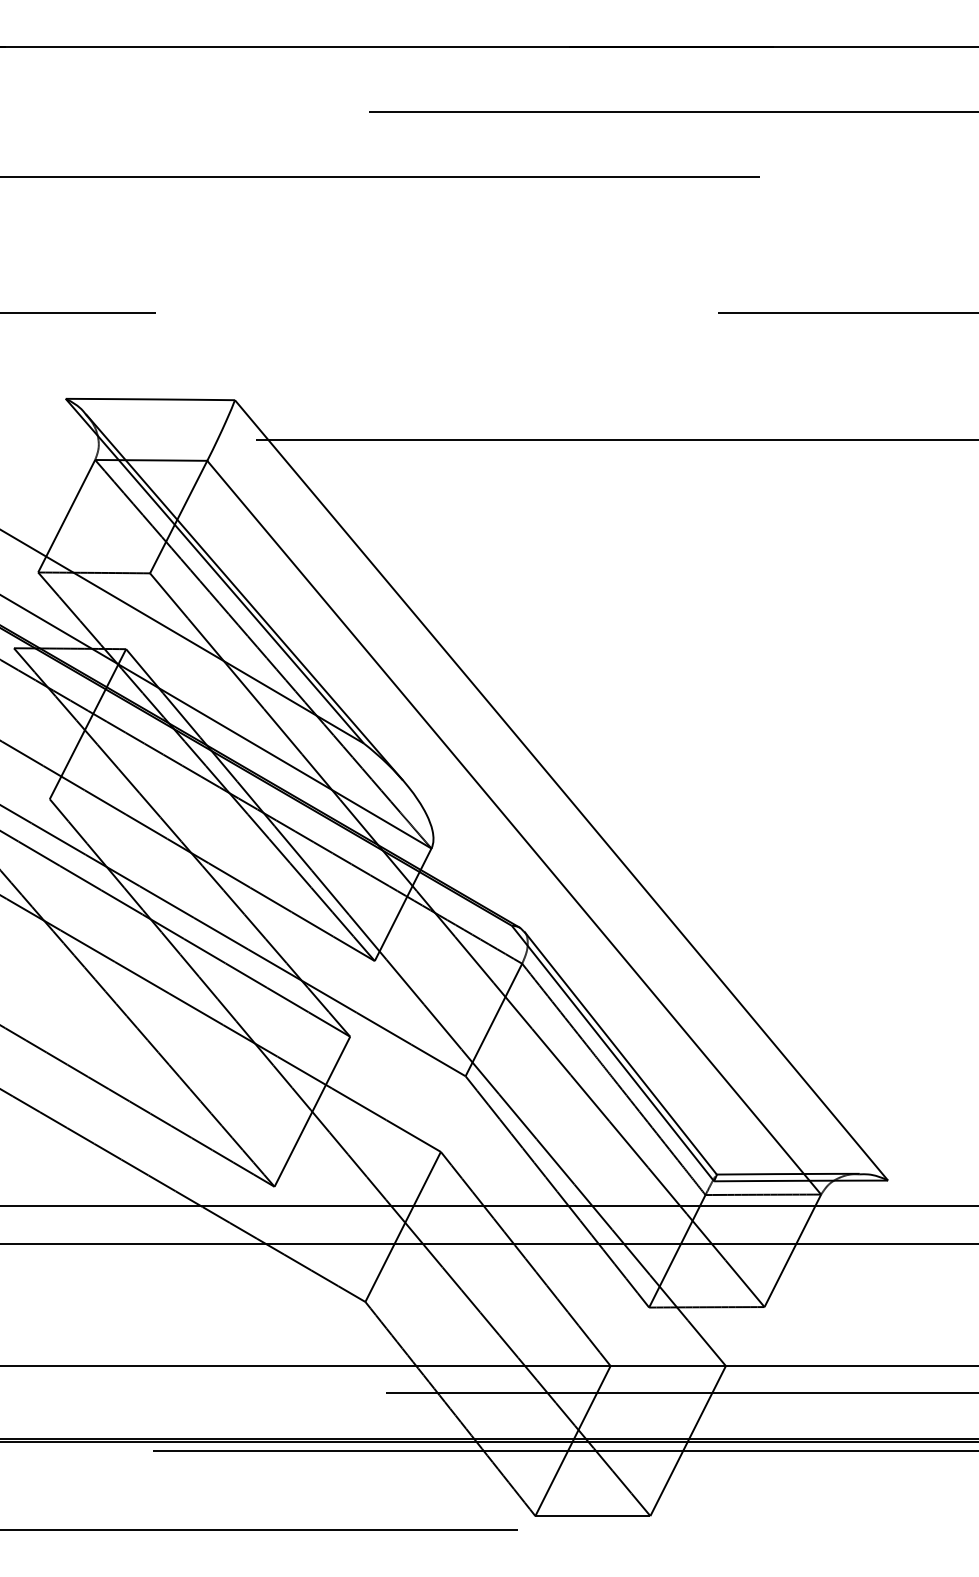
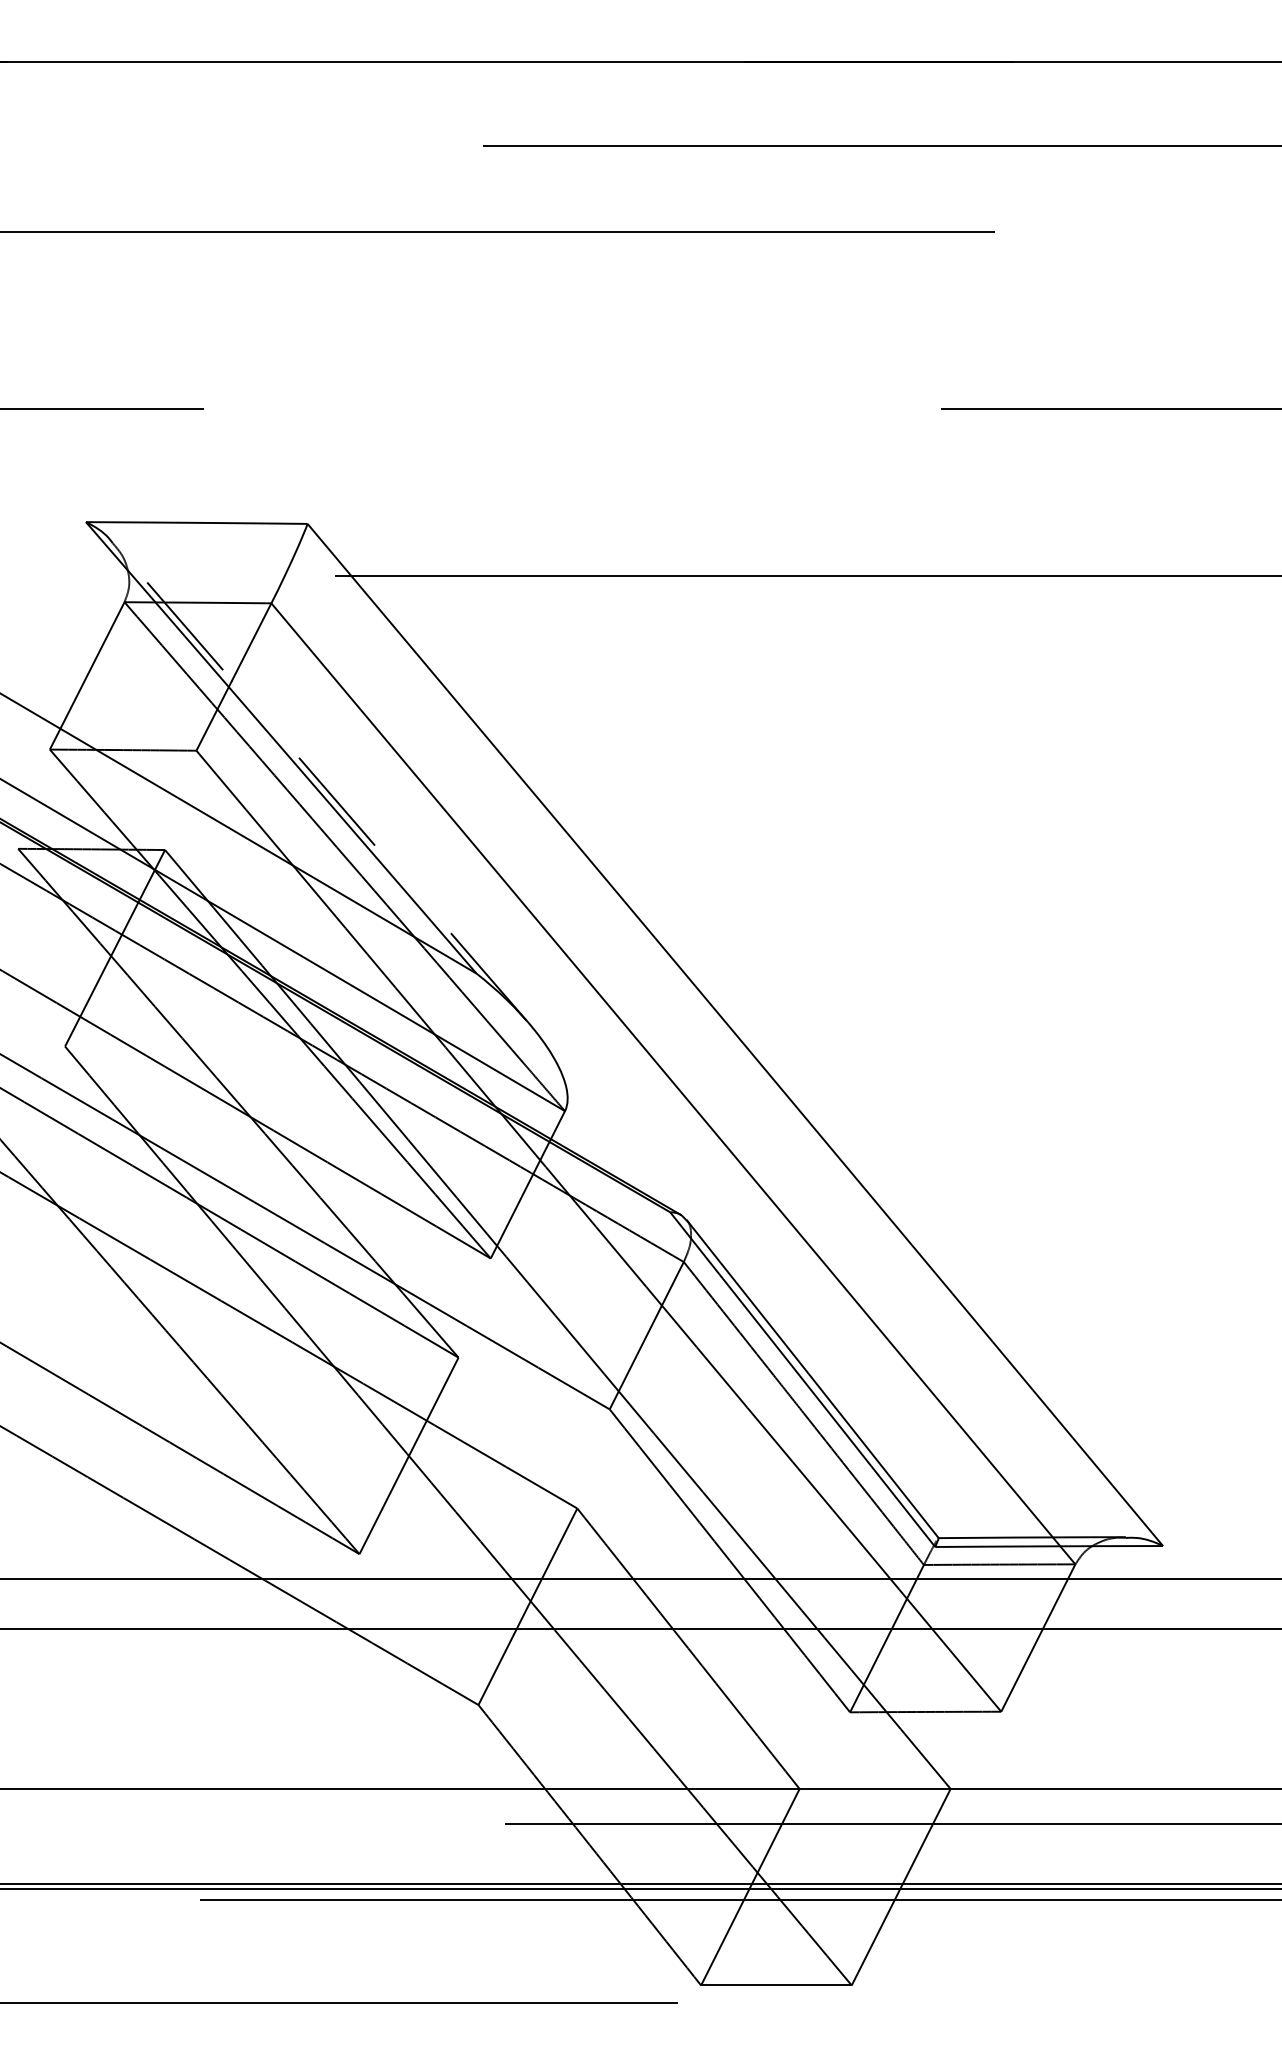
line: (244, 596) -> (319, 781), solid -> dashed

